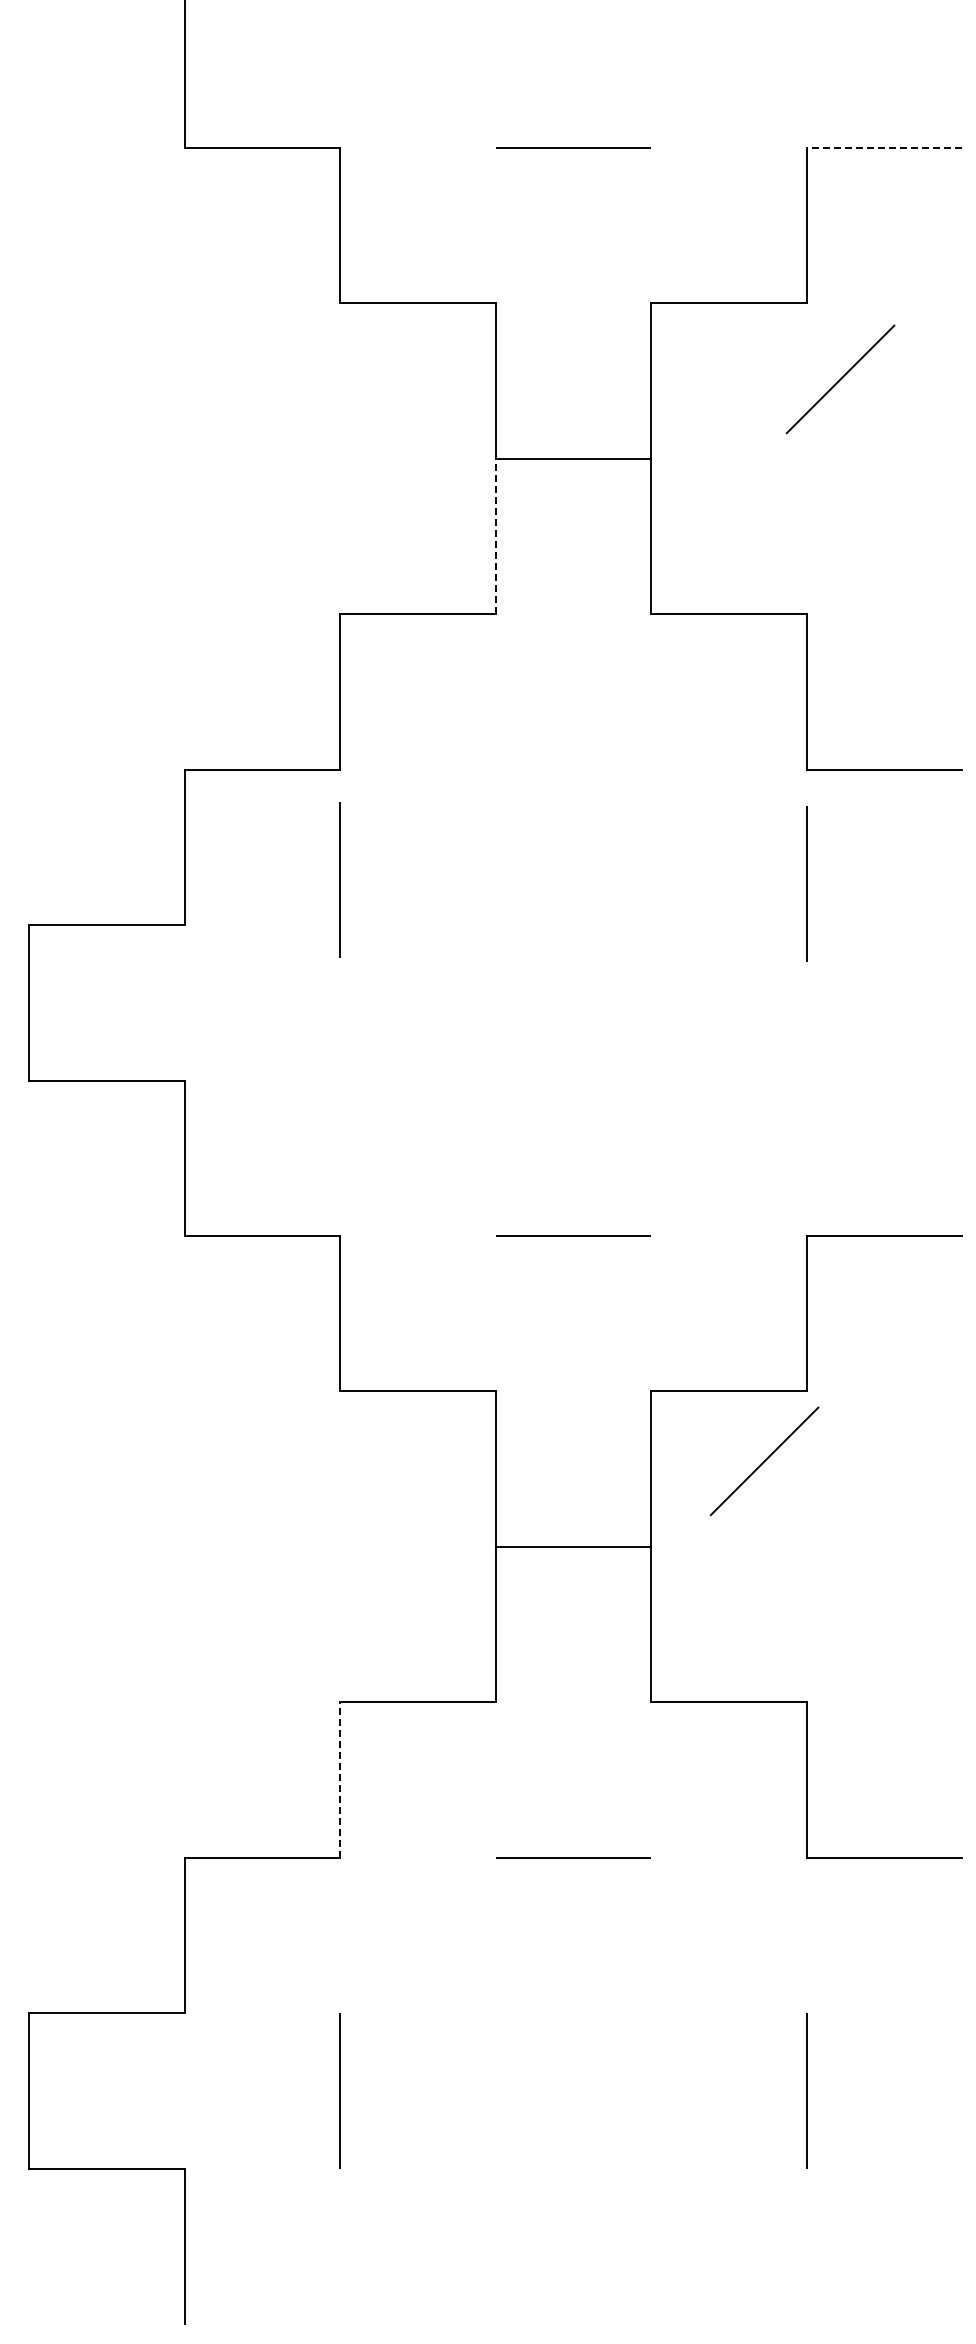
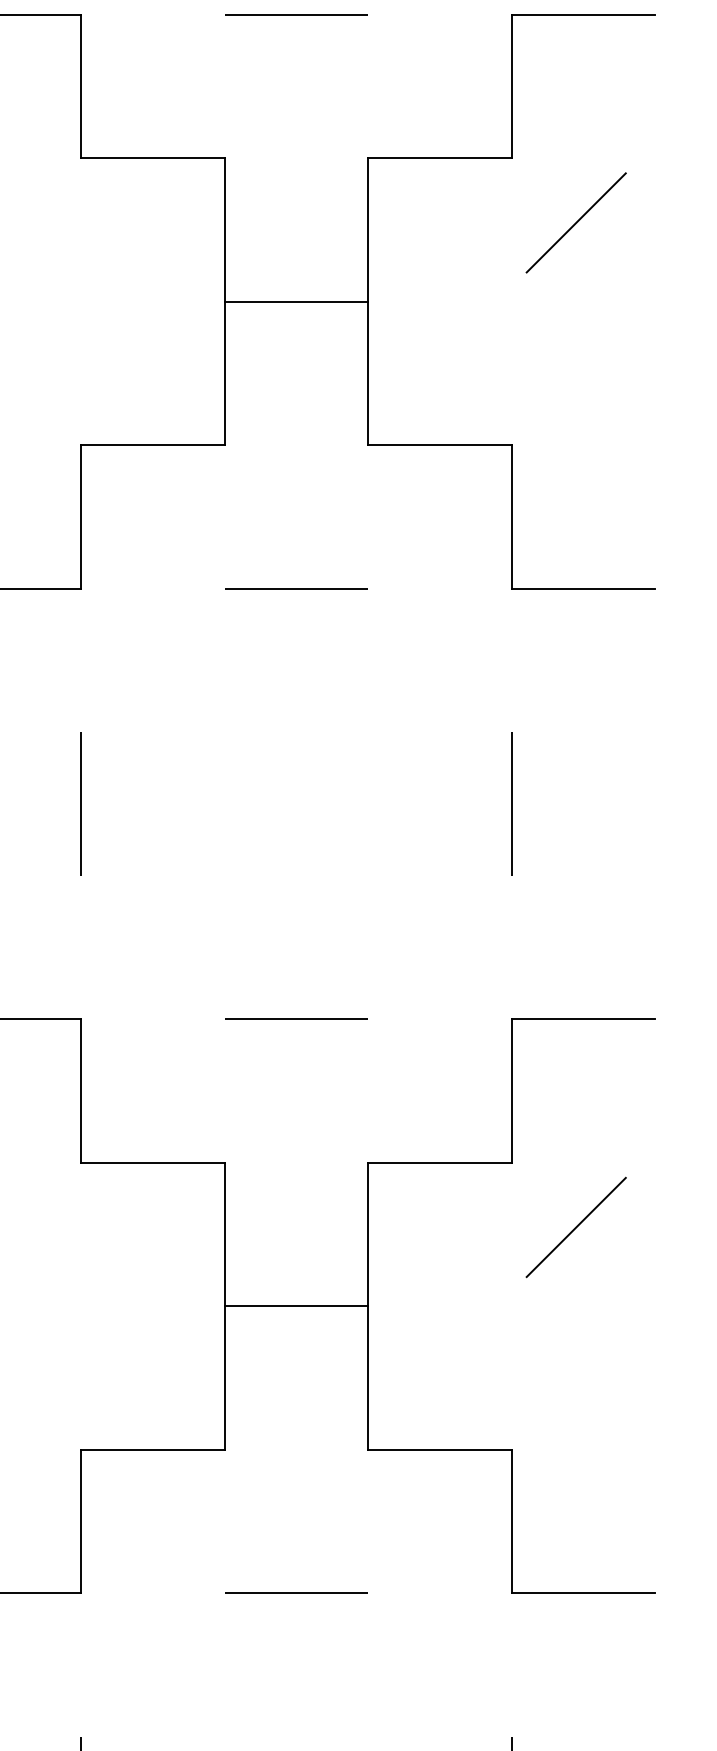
line: (884, 148) -> (583, 15), dashed -> solid
line: (840, 379) -> (576, 223), moved
line: (495, 536) -> (224, 373), dashed -> solid
line: (573, 769) -> (296, 588), added
line: (339, 879) -> (80, 803), moved
line: (806, 883) -> (511, 803), moved
line: (764, 1461) -> (576, 1227), moved
line: (340, 1780) -> (81, 1522), dashed -> solid

